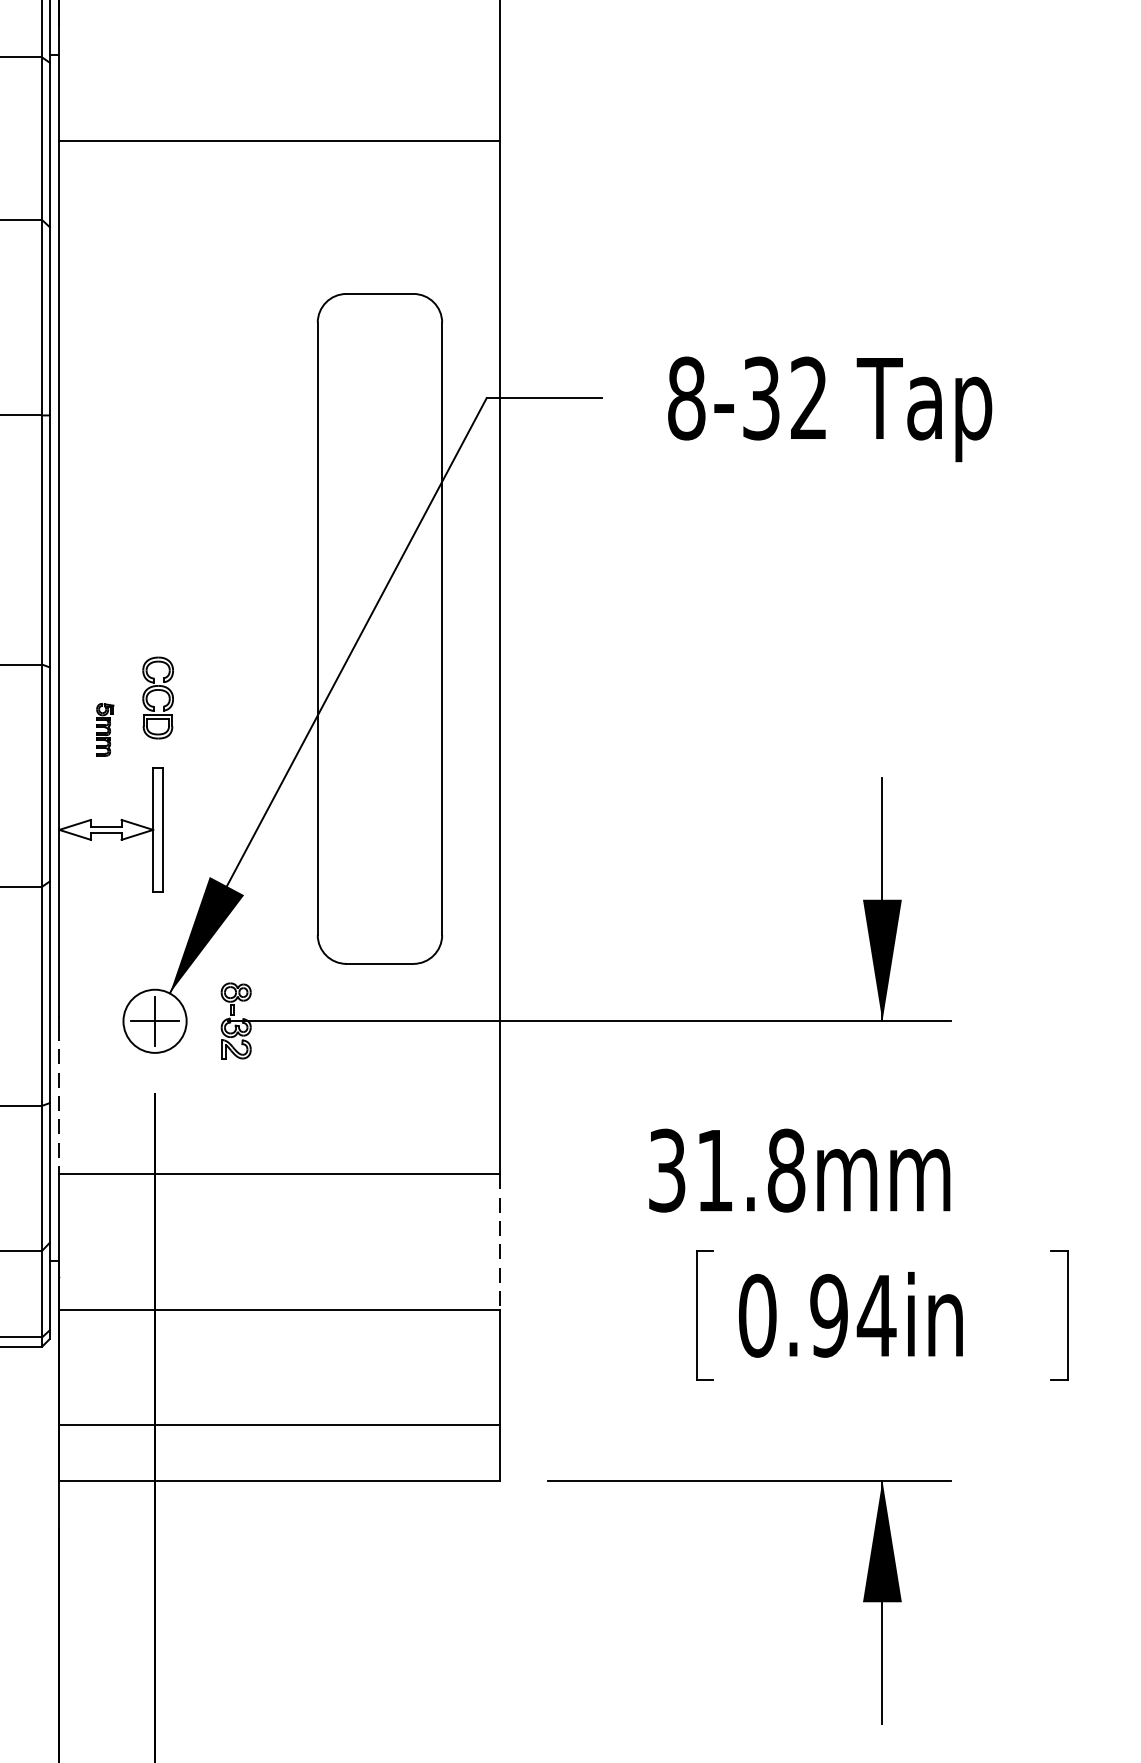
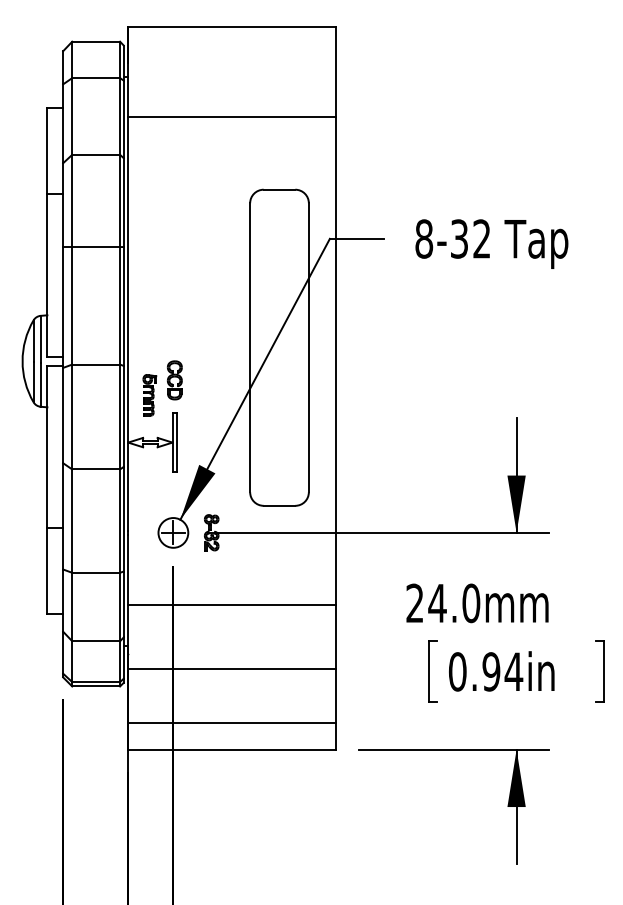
part: (104, 730) -> (149, 395), size x1.67
line: (59, 1100) -> (128, 570), dashed -> solid
text: (727, 1170) -> (443, 603), 31.8mm -> 24.0mm
line: (498, 1242) -> (335, 637), dashed -> solid

